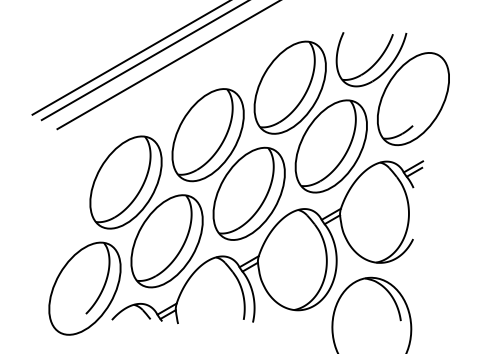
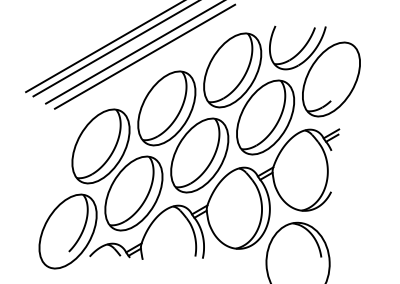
line: (180, 70) -> (144, 56), added

